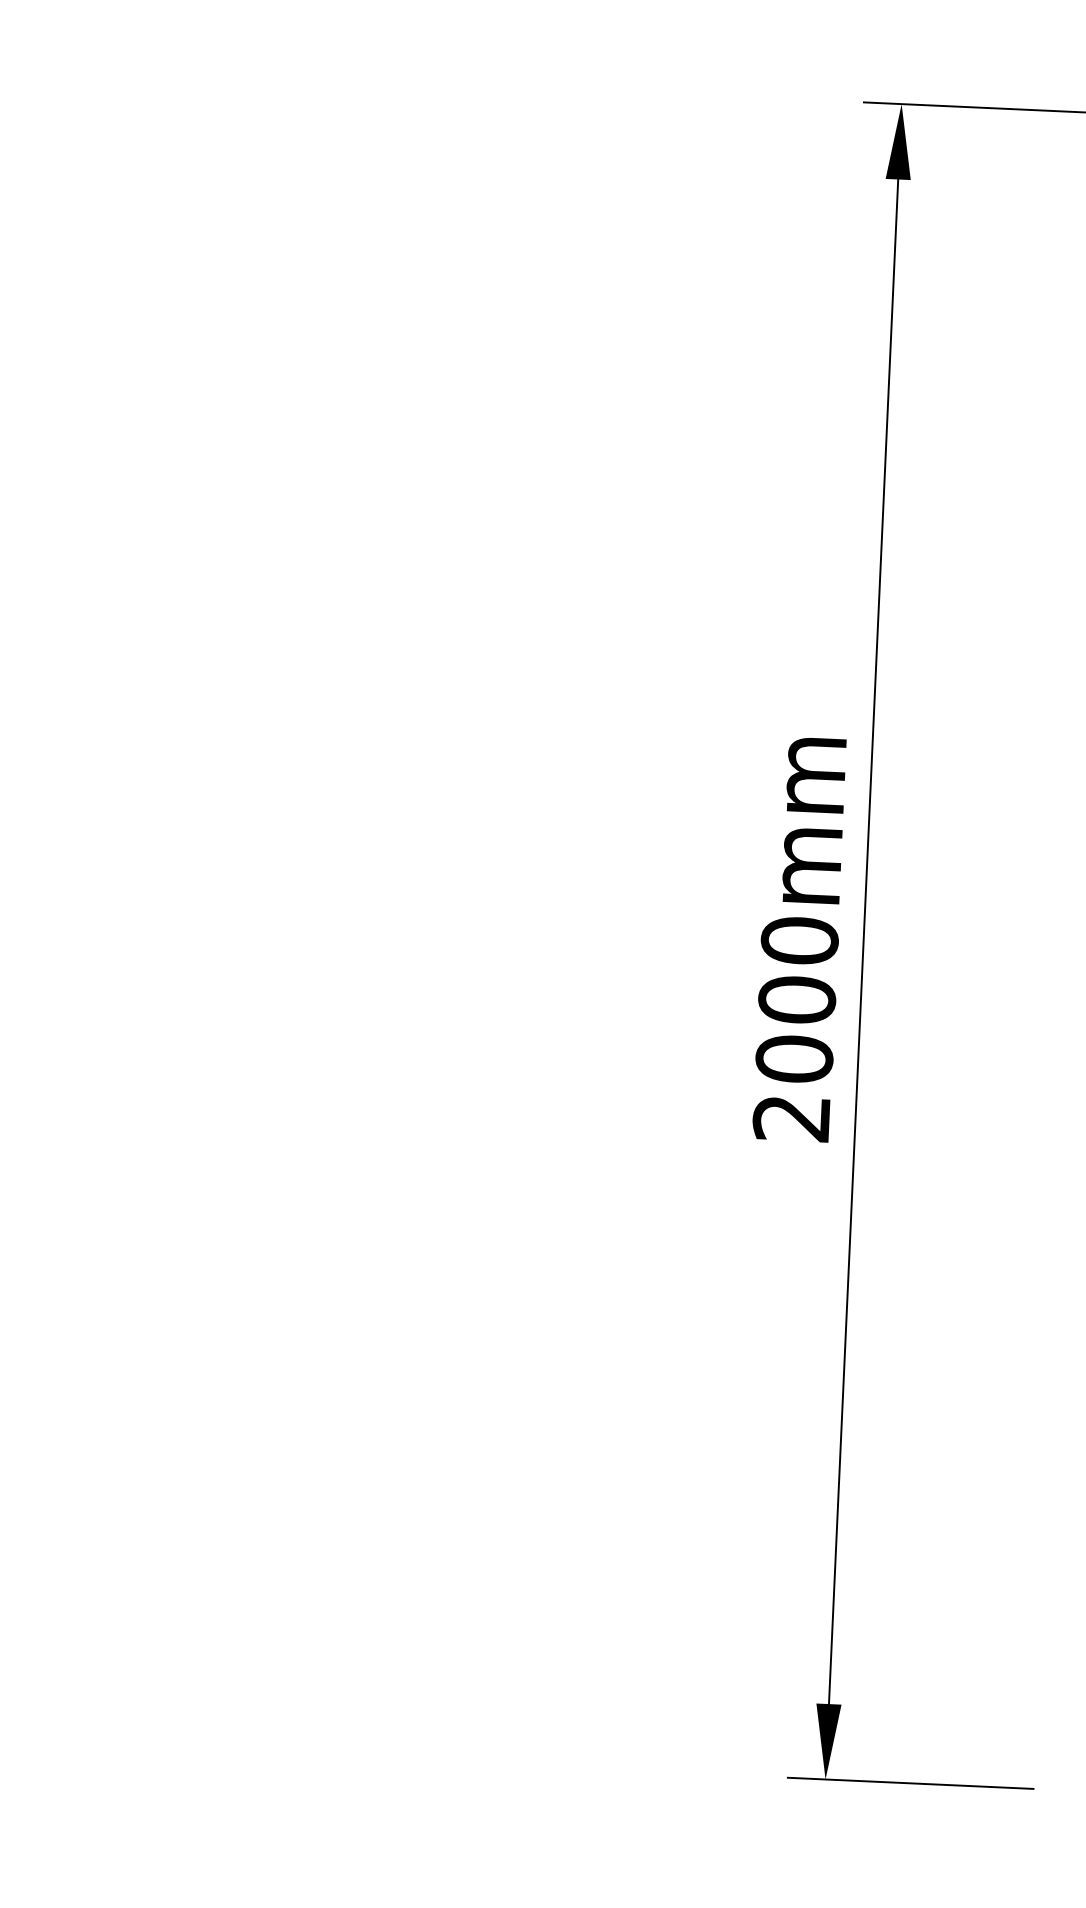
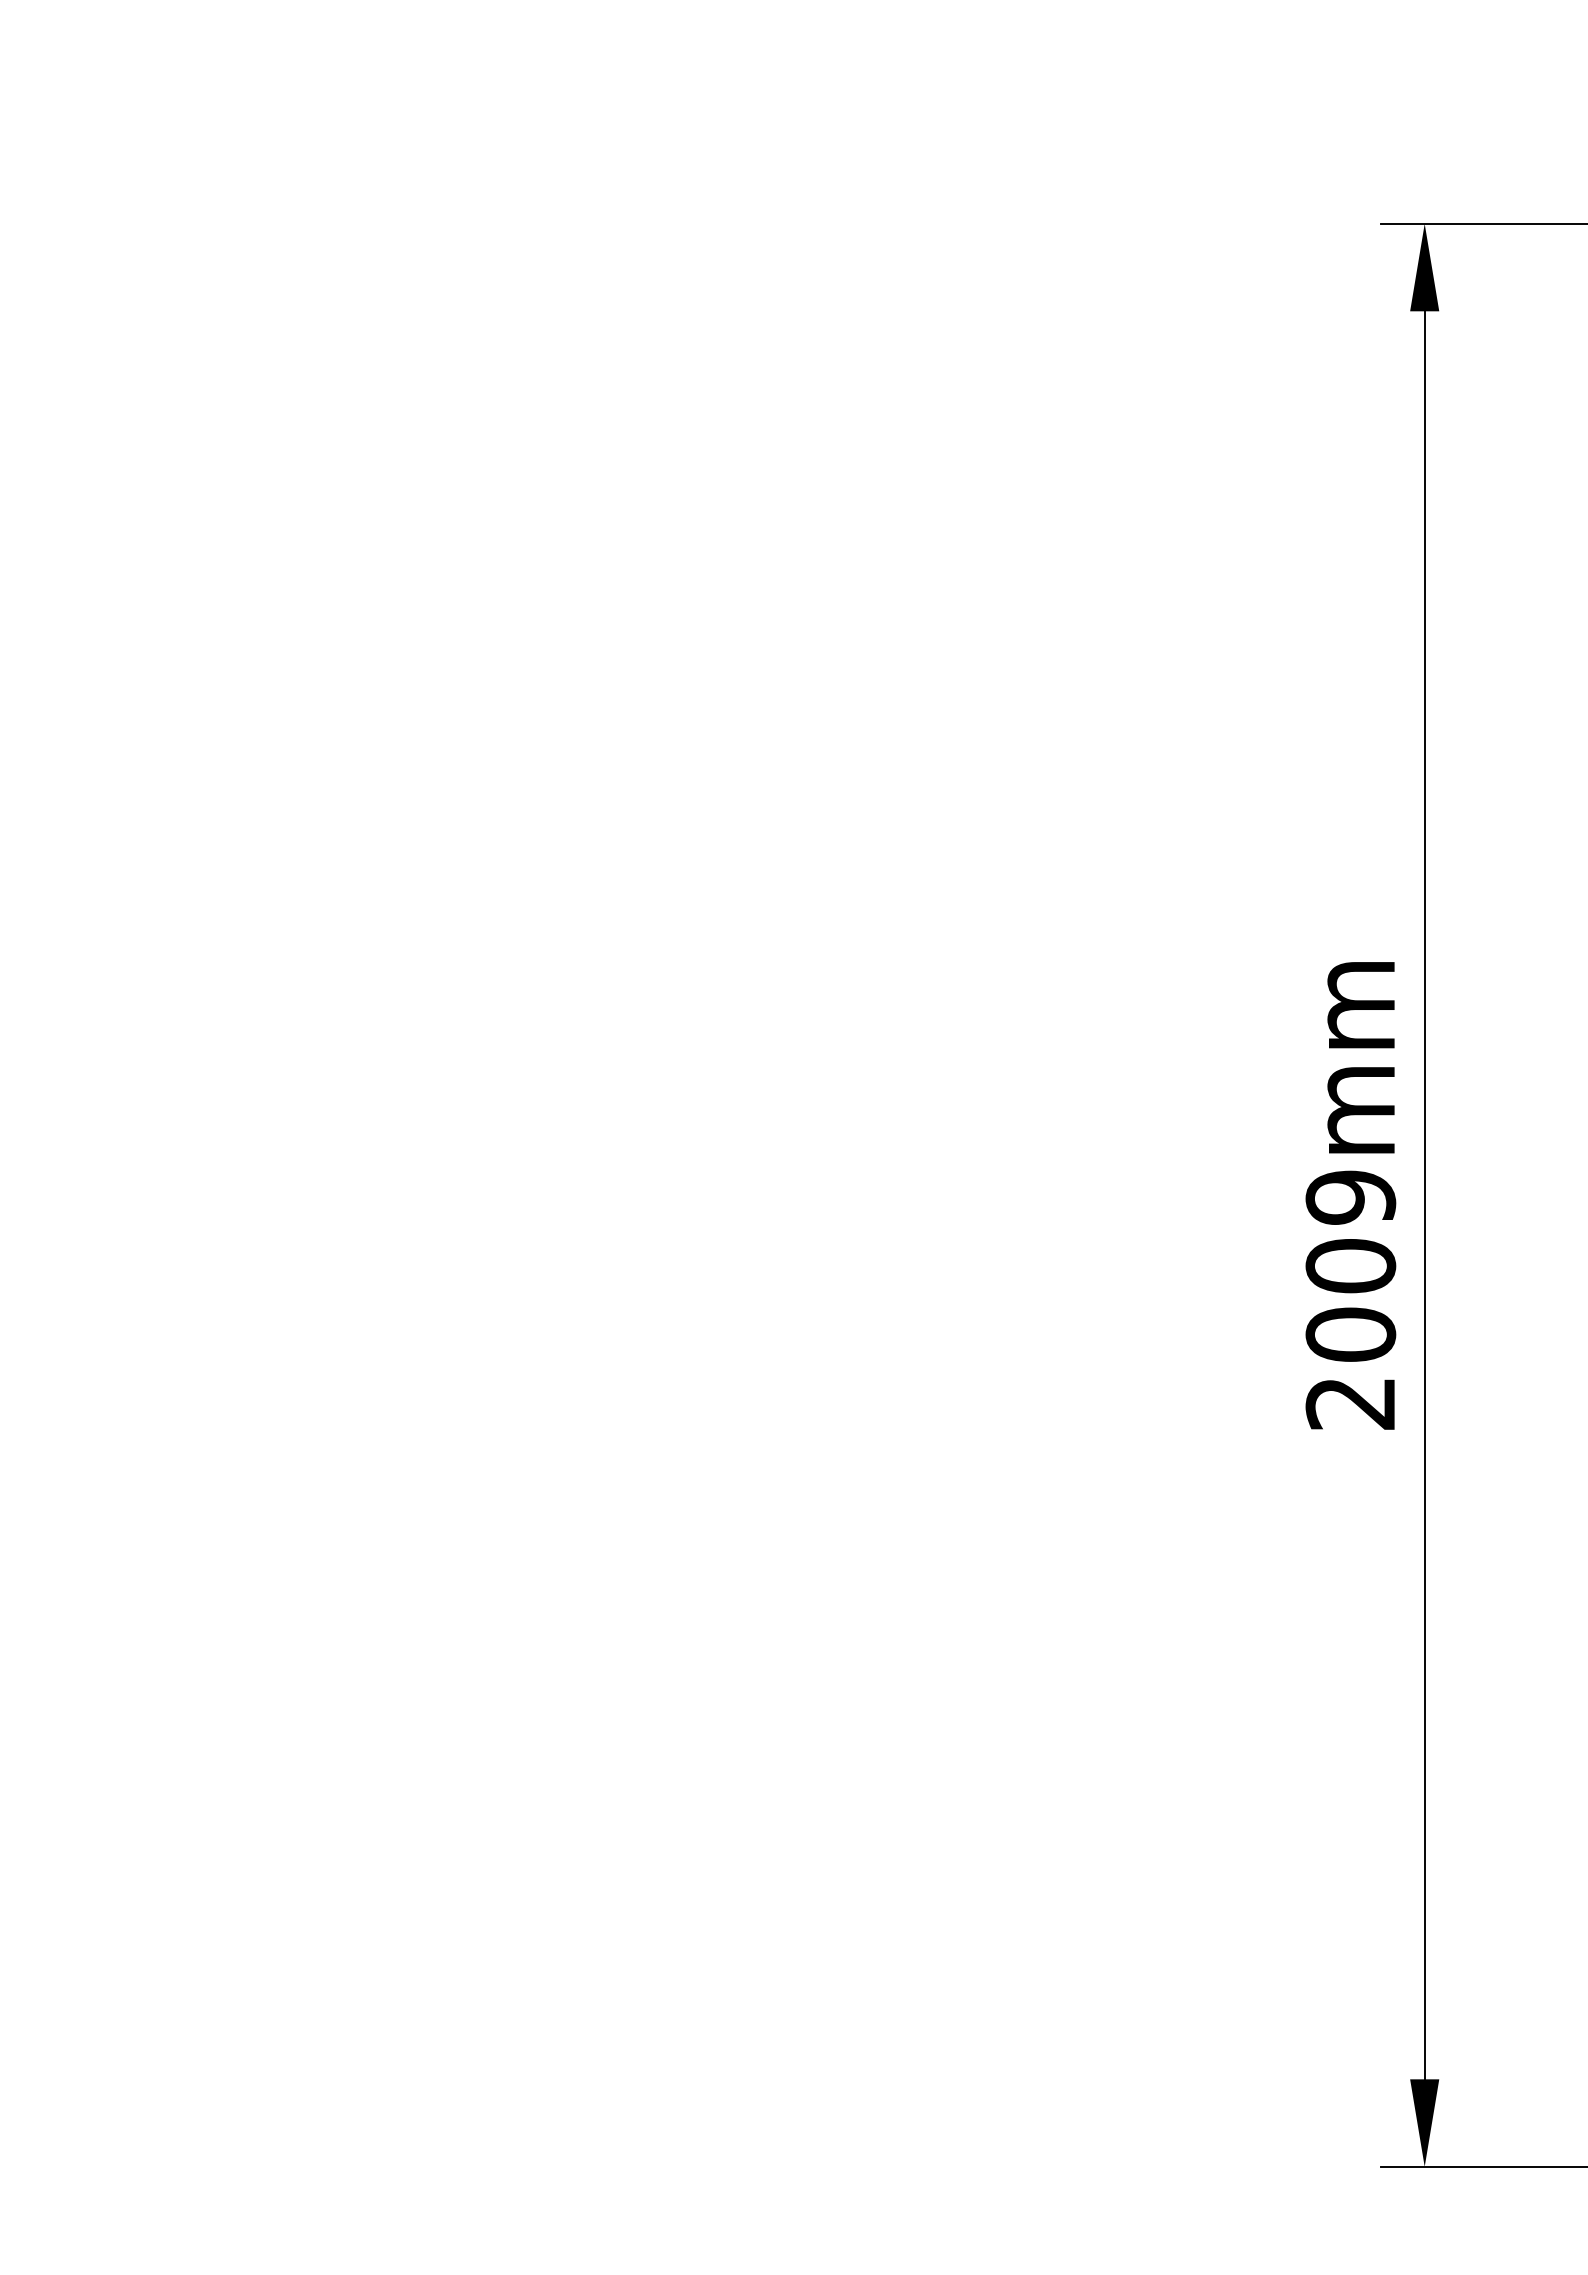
text: (799, 940) -> (1350, 1197), 2000mm -> 2009mm

